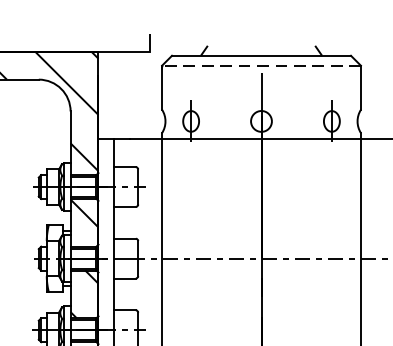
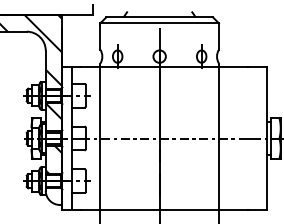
line: (261, 65) -> (159, 23), dashed -> solid

